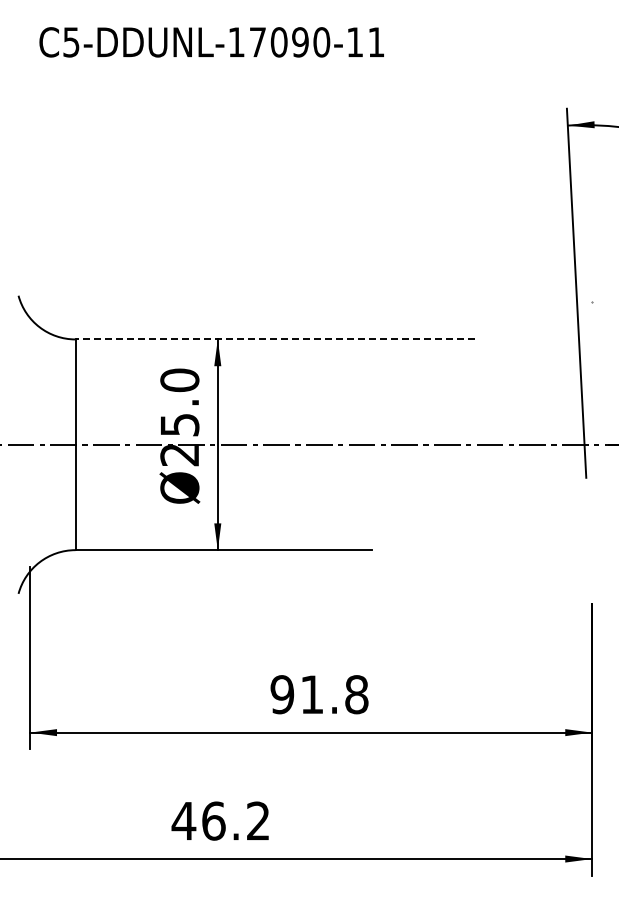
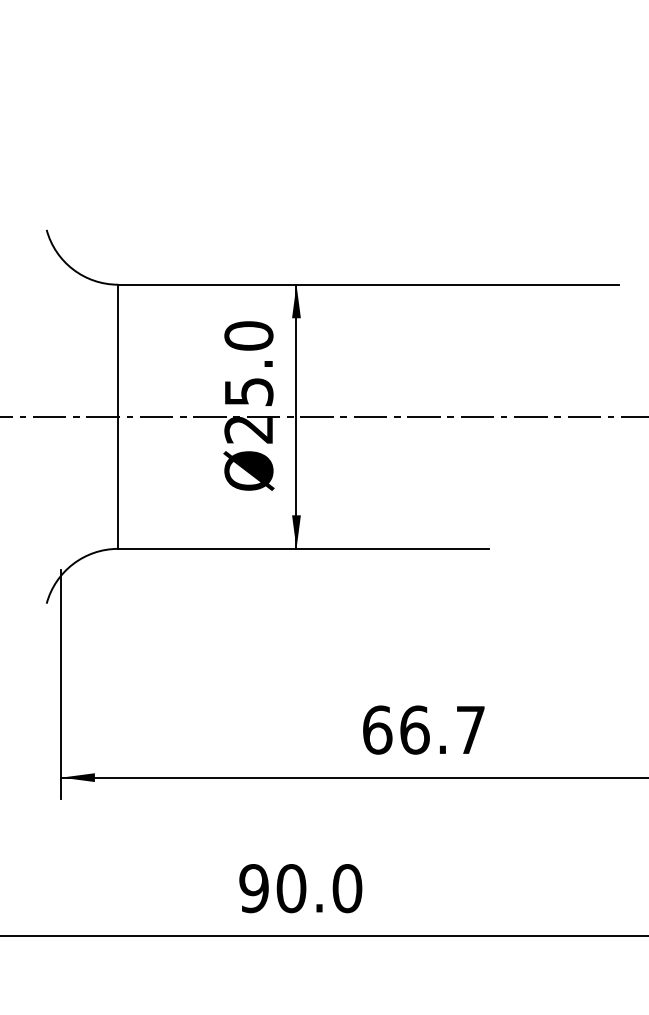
line: (275, 339) -> (368, 284), dashed -> solid
text: (319, 694) -> (423, 729), 91.8 -> 66.7
text: (220, 820) -> (299, 887), 46.2 -> 90.0

